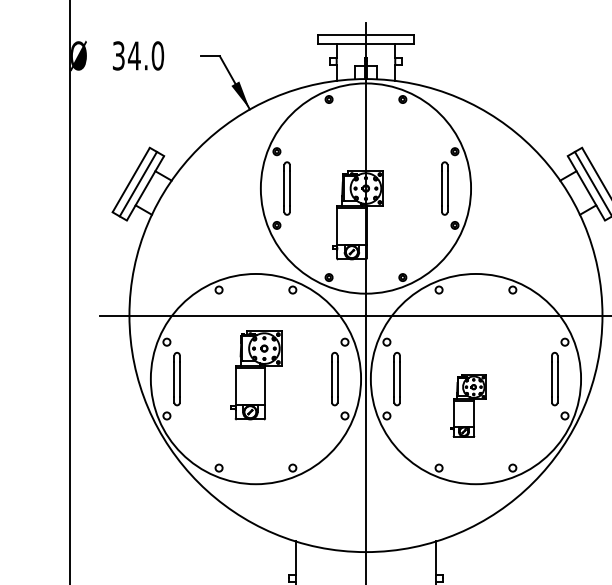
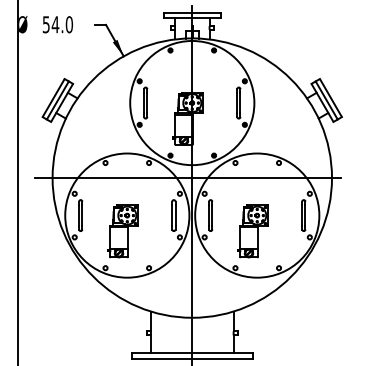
text: (119, 55) -> (46, 24), 34.0 -> 54.0
part: (256, 375) -> (122, 231), moved
part: (467, 406) -> (252, 231), size x1.43

